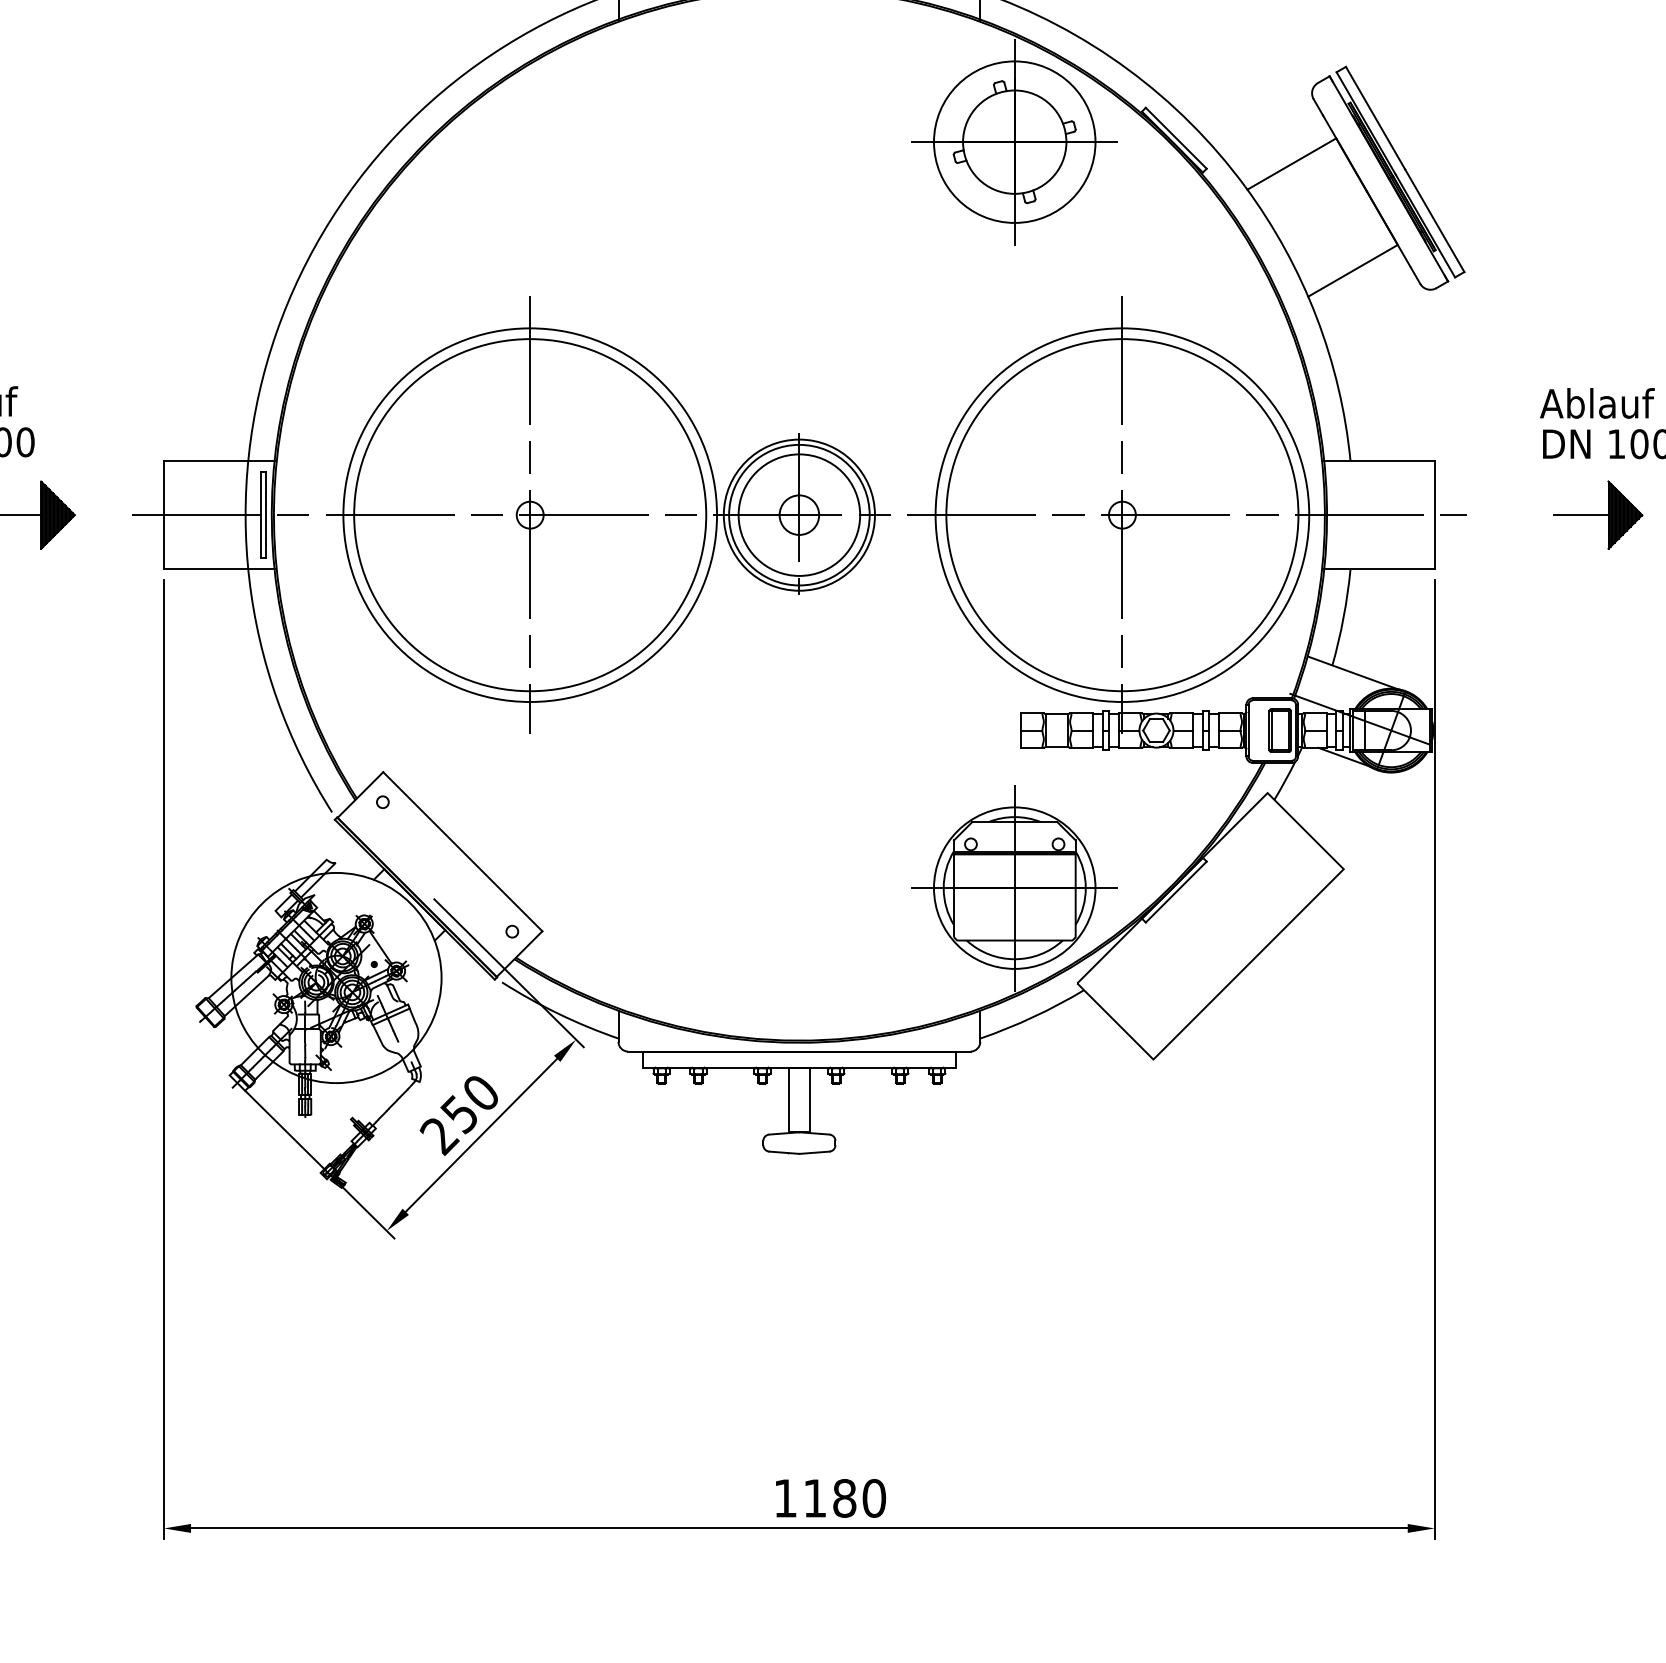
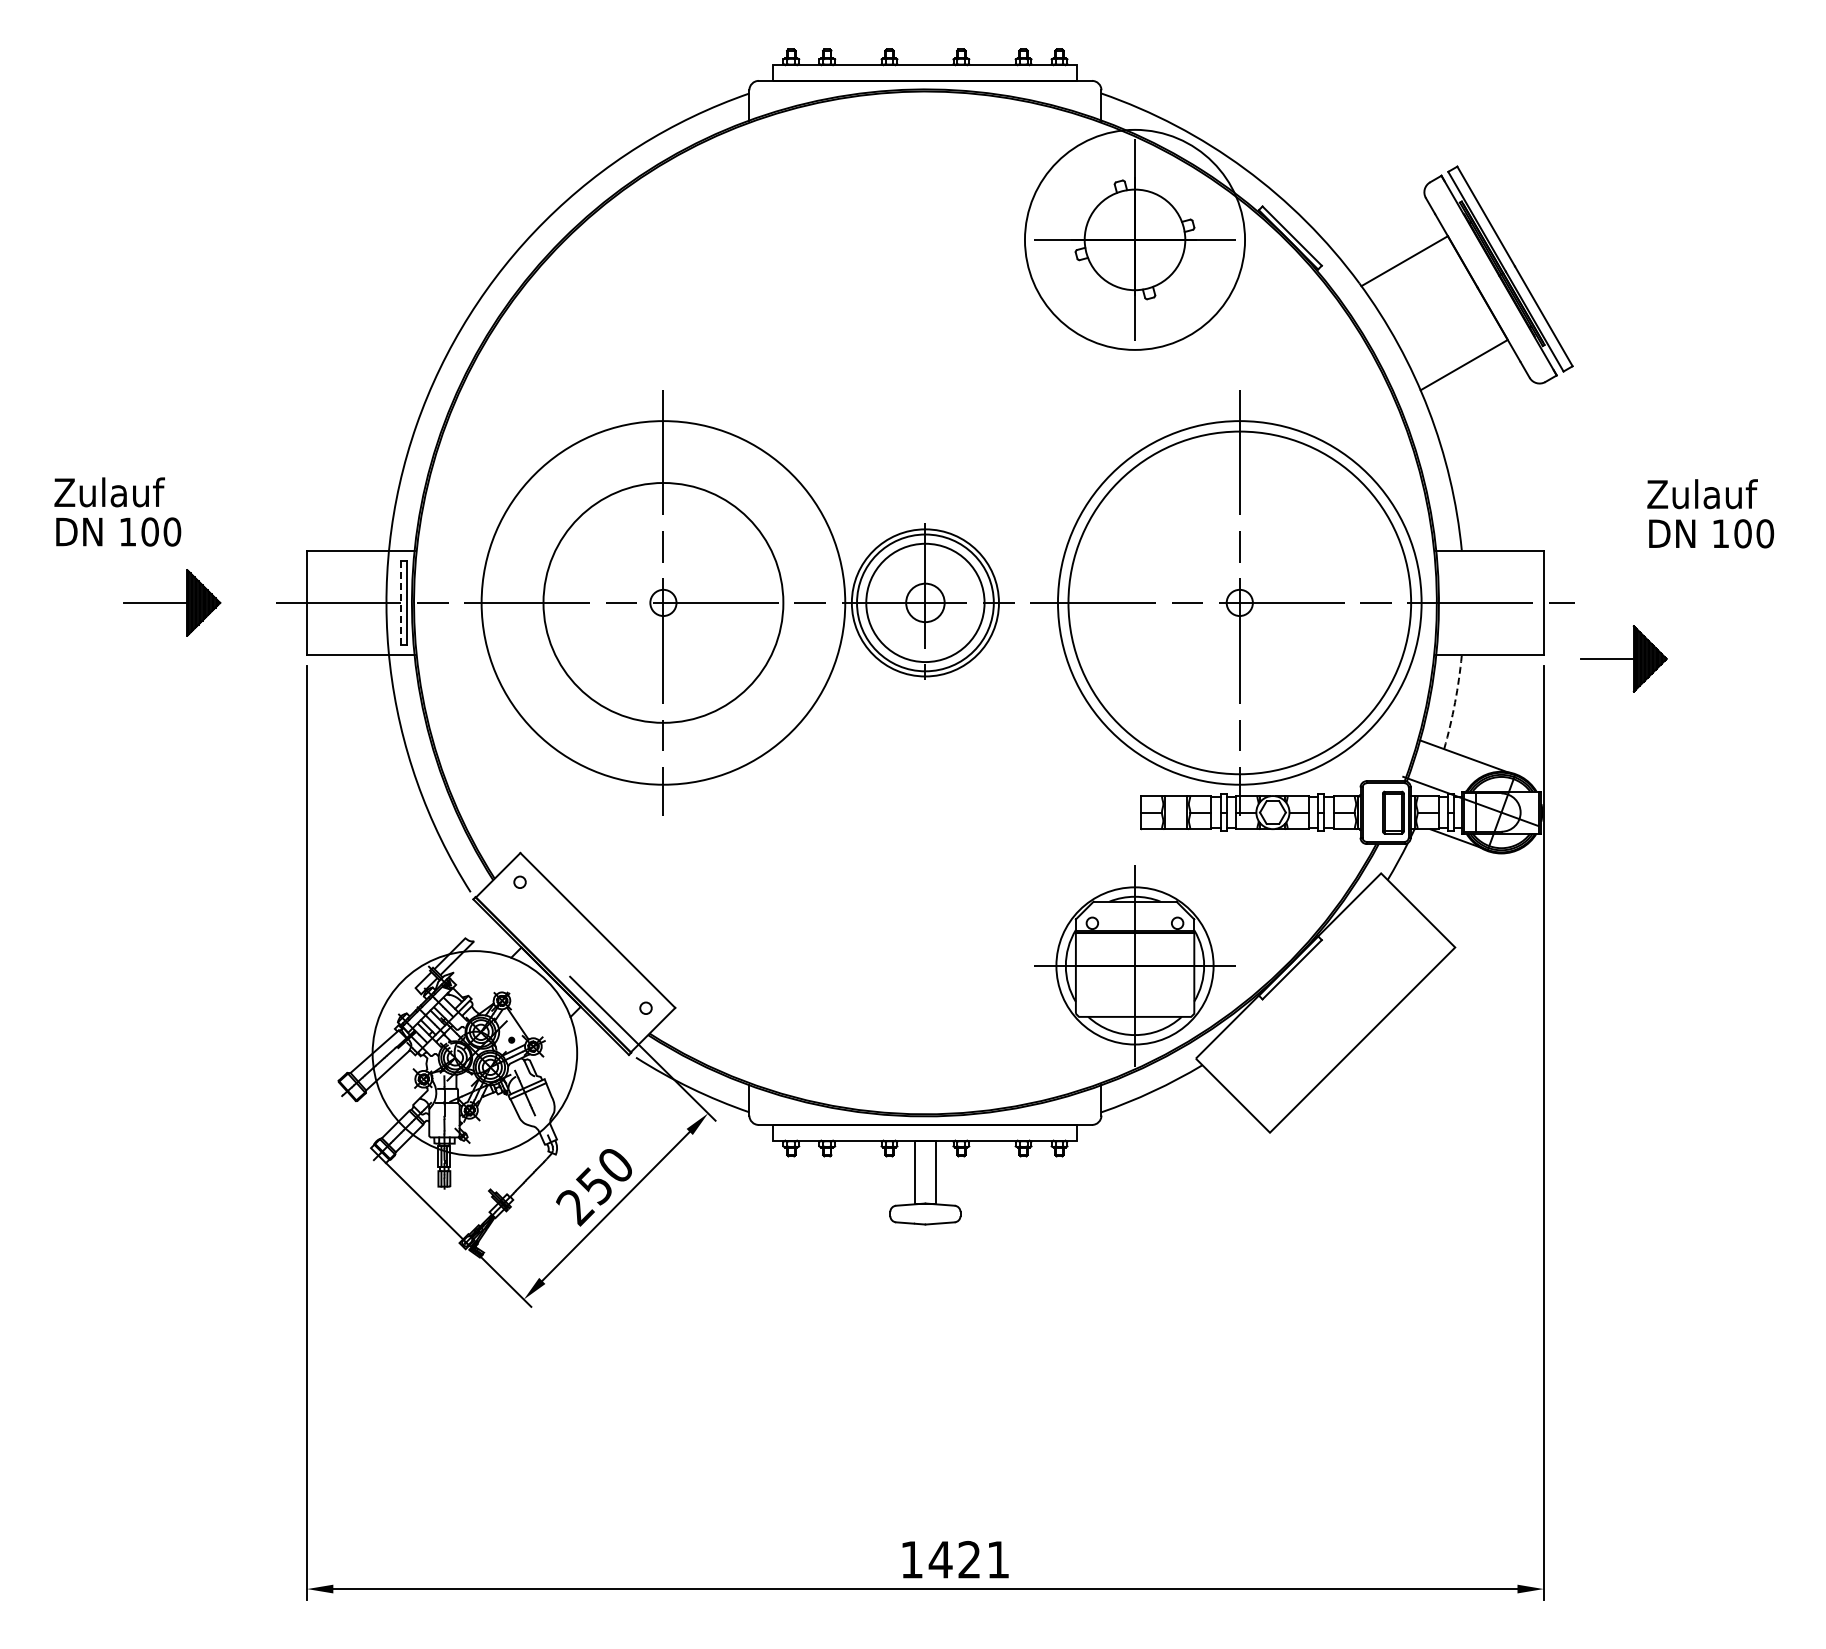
circle: (1014, 141) -> (1134, 239), size x1.4
text: (1561, 403) -> (1667, 494), Ablauf -> Zulauf
line: (261, 514) -> (401, 602), solid -> dashed
circle: (530, 514) -> (663, 602), size x0.7
part: (1597, 514) -> (1623, 658), moved
arc: (1344, 617) -> (1455, 702), solid -> dashed
text: (843, 1498) -> (968, 1559), 1180 -> 1421

